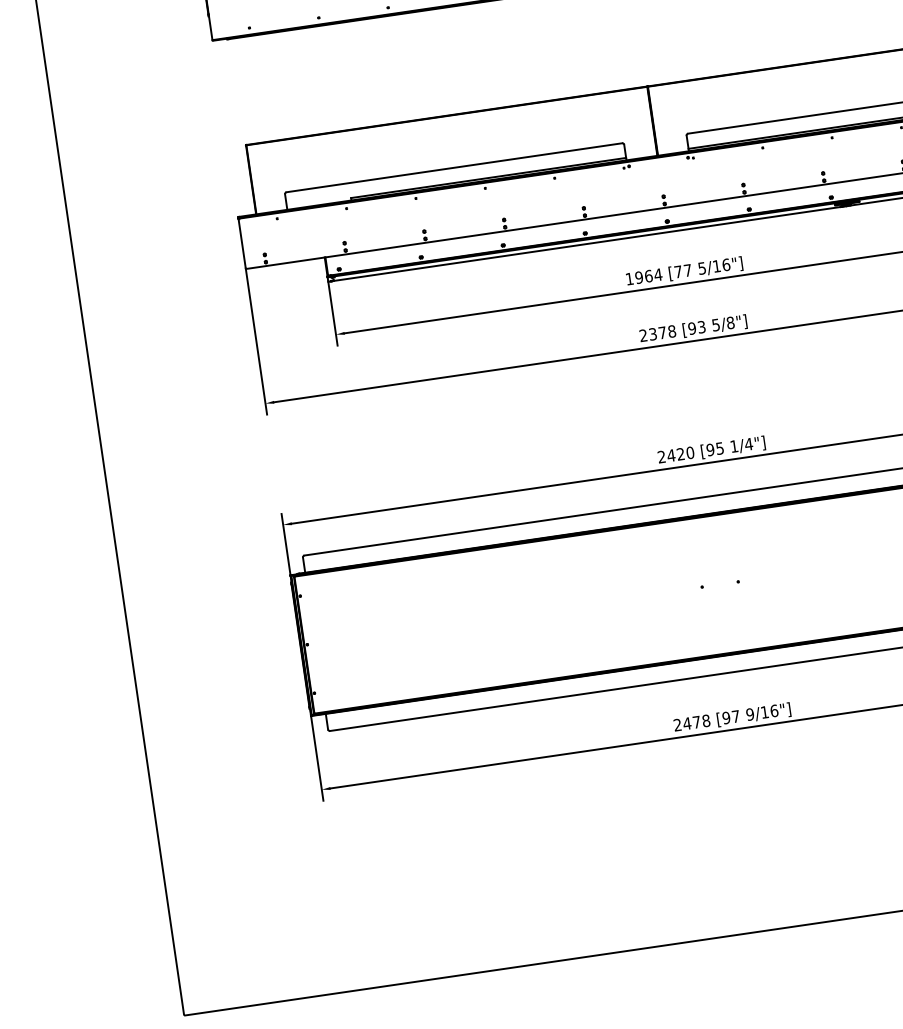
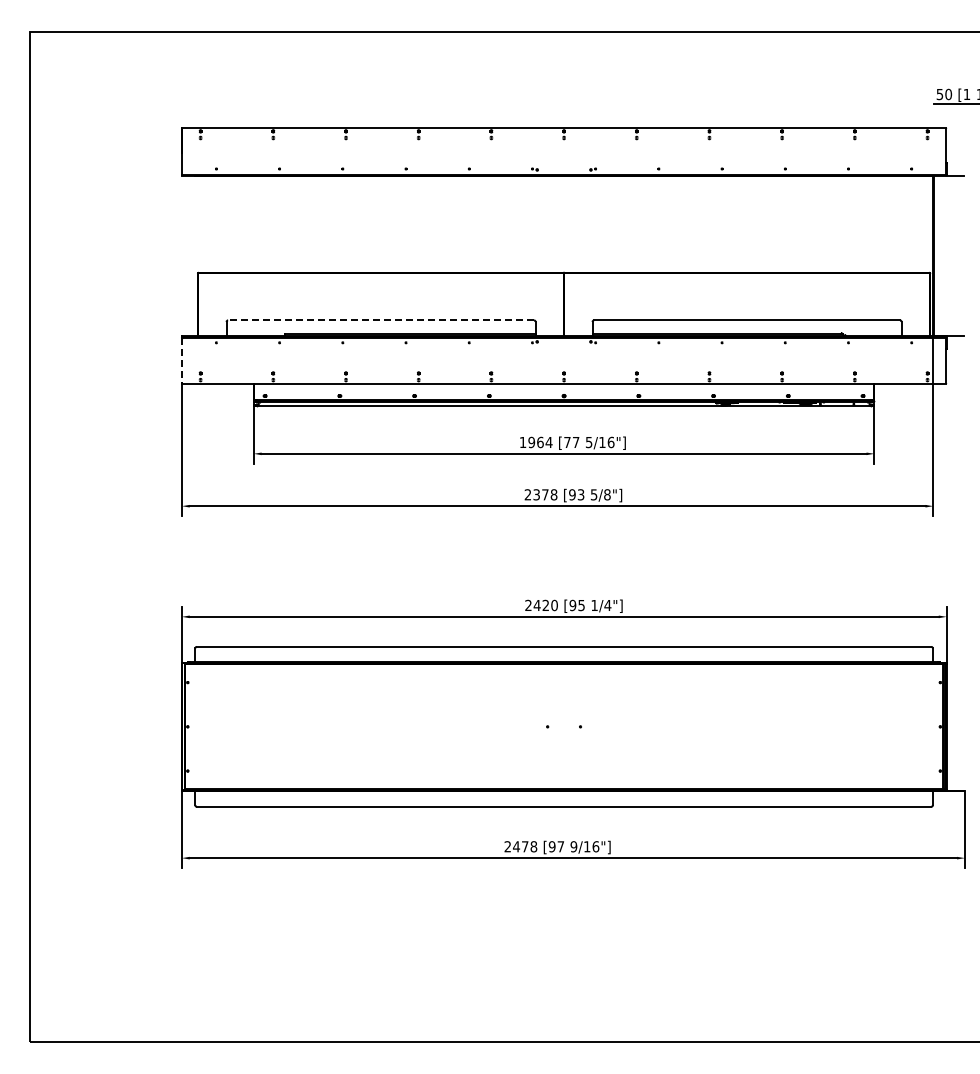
line: (454, 167) -> (381, 320), solid -> dashed
line: (241, 243) -> (181, 360), solid -> dashed

